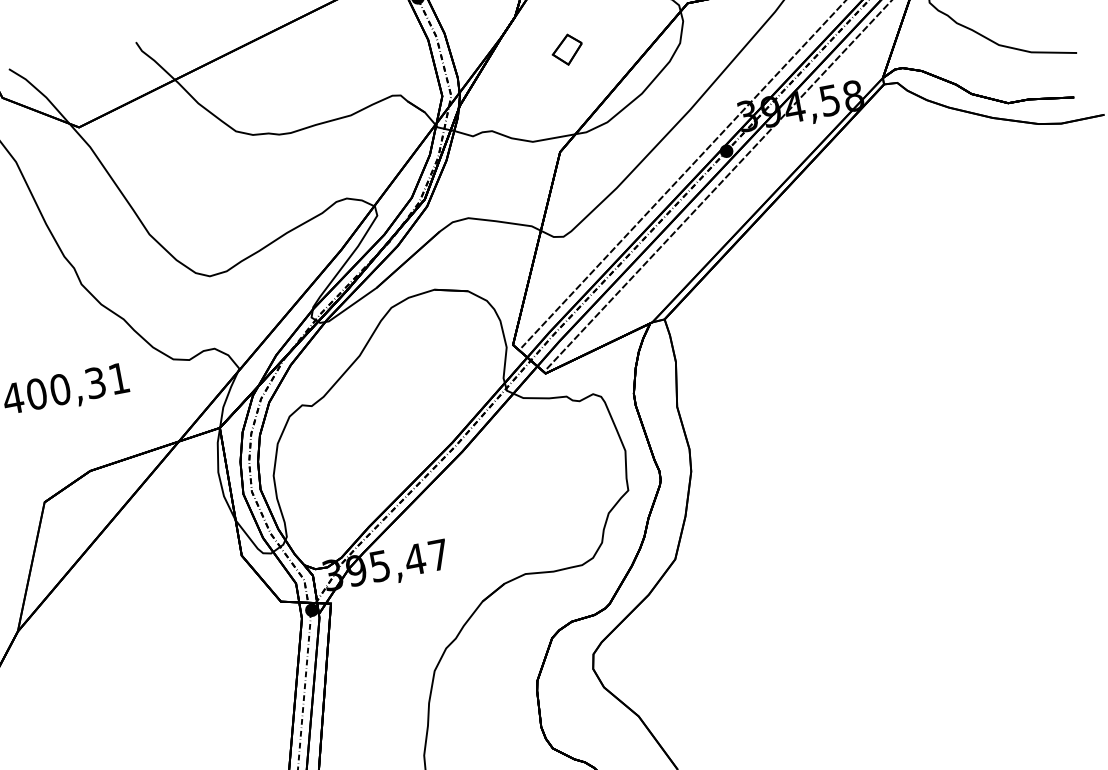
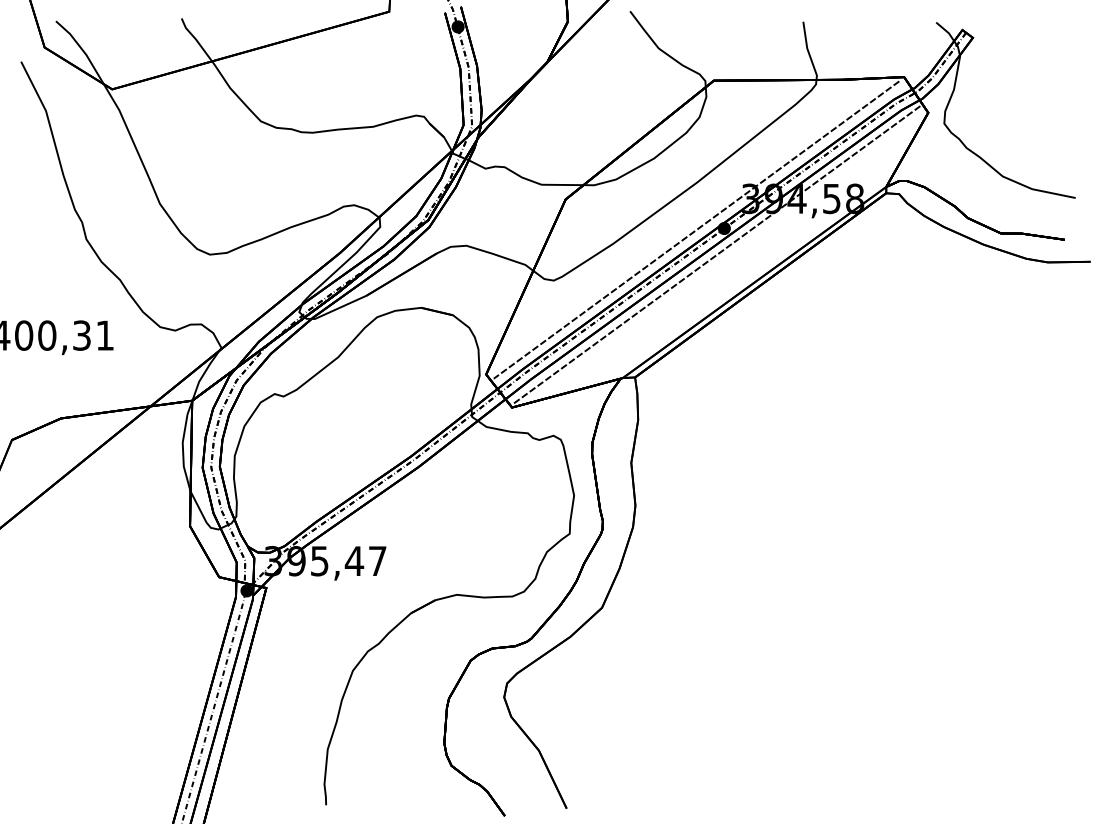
part: (566, 50) -> (590, 103), removed

